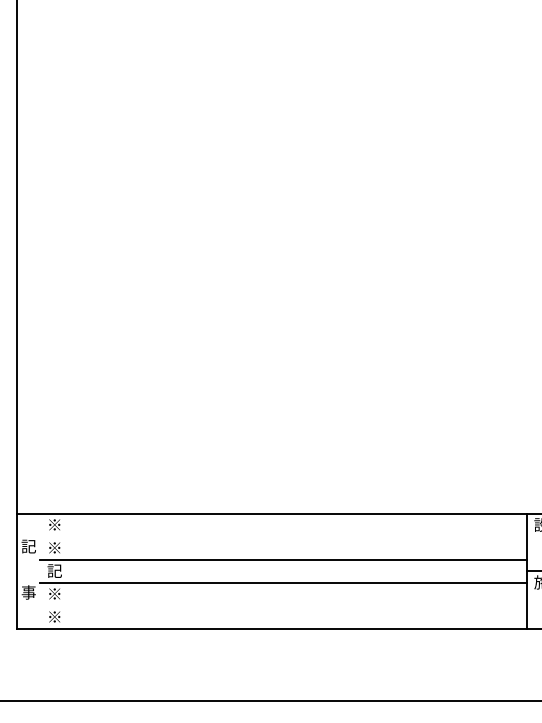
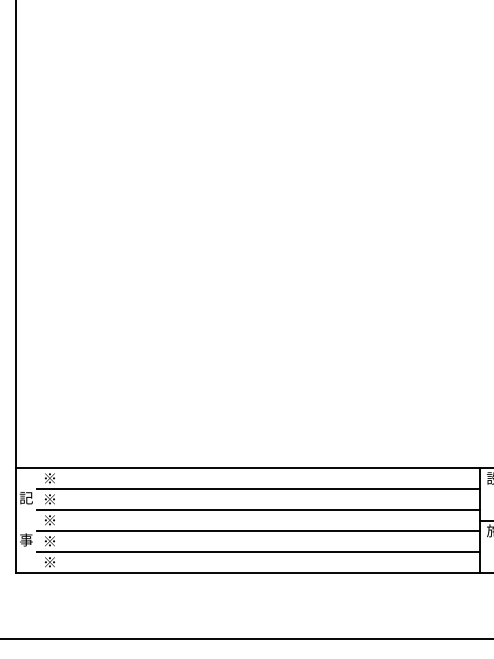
line: (283, 537) -> (258, 489), added
text: (54, 571) -> (49, 520), 記 -> ※
line: (283, 605) -> (258, 551), added

